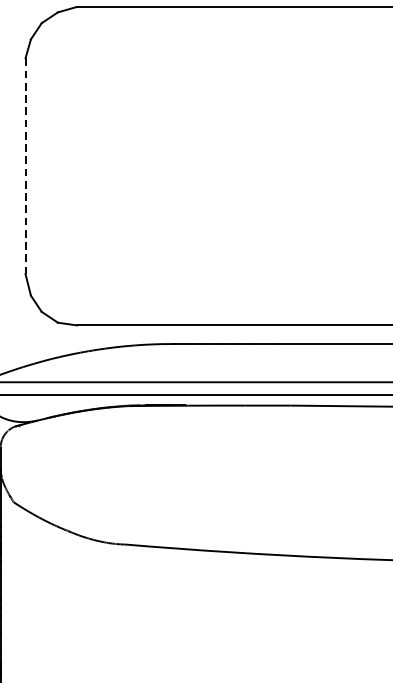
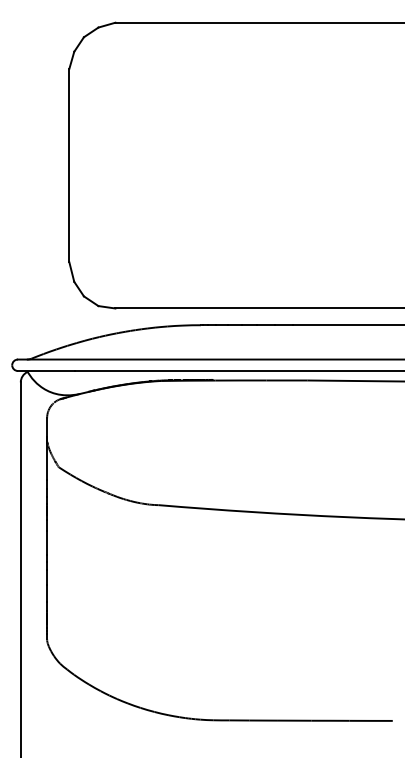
line: (25, 166) -> (69, 165), dashed -> solid

